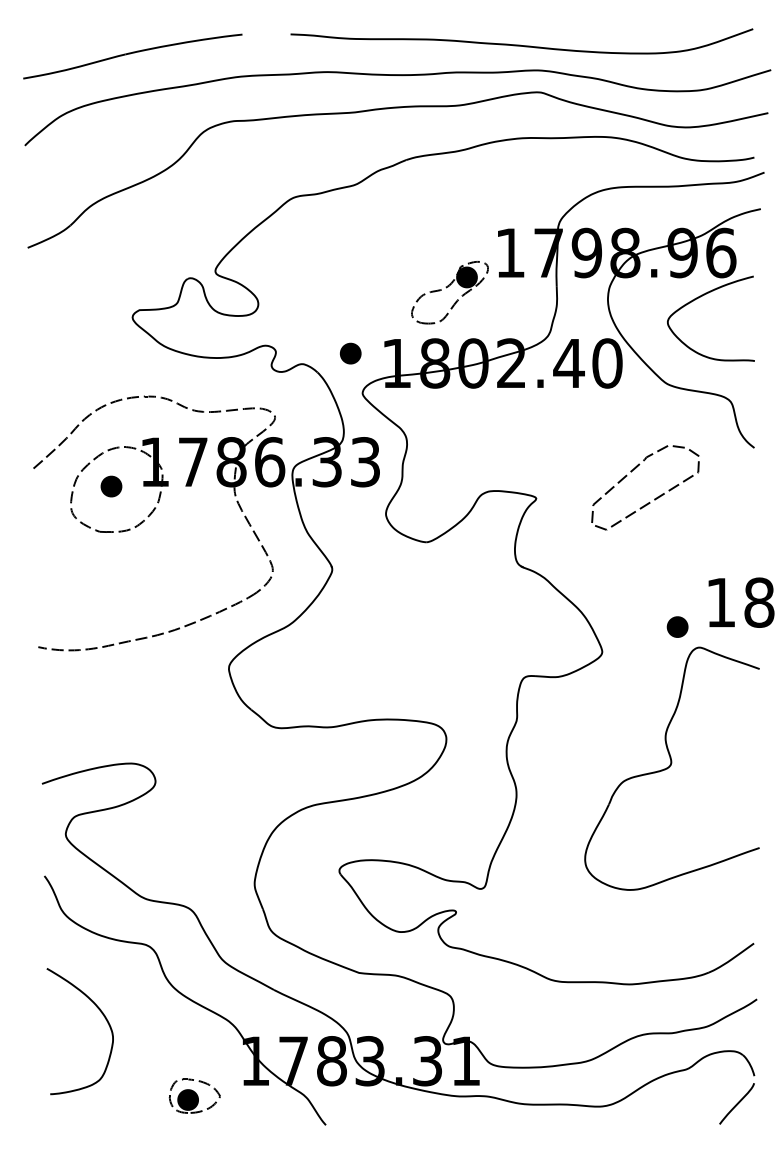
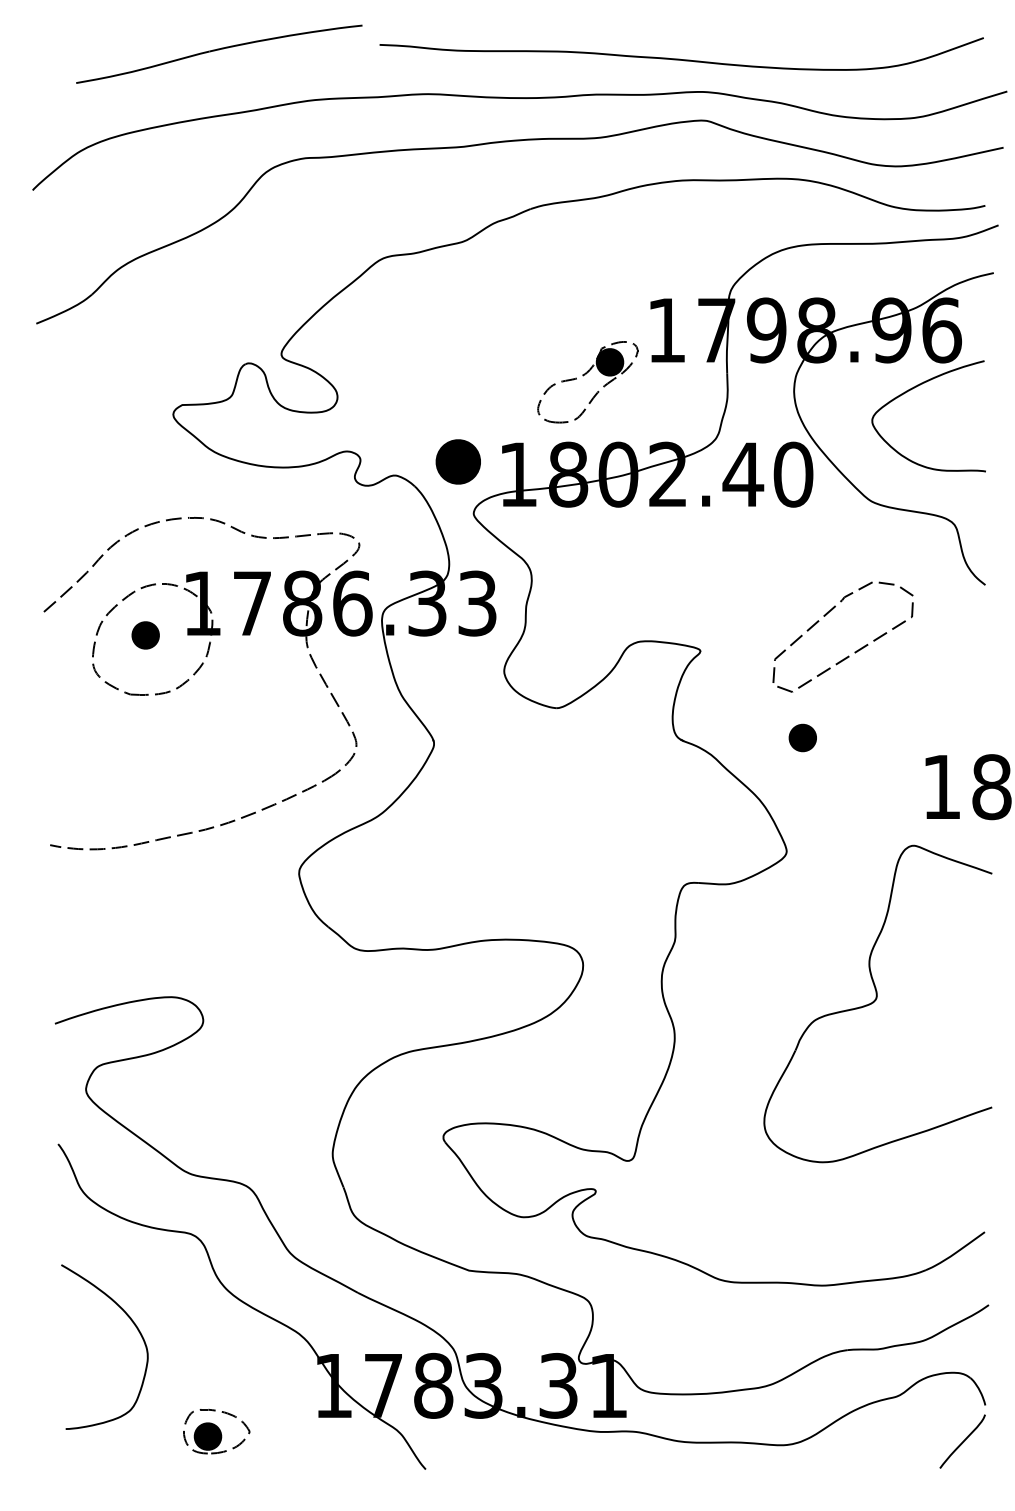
part: (132, 56) -> (218, 54), moved
part: (350, 353) -> (457, 461), size x1.6
part: (677, 626) -> (802, 737), moved
part: (194, 1095) -> (216, 1430), moved

